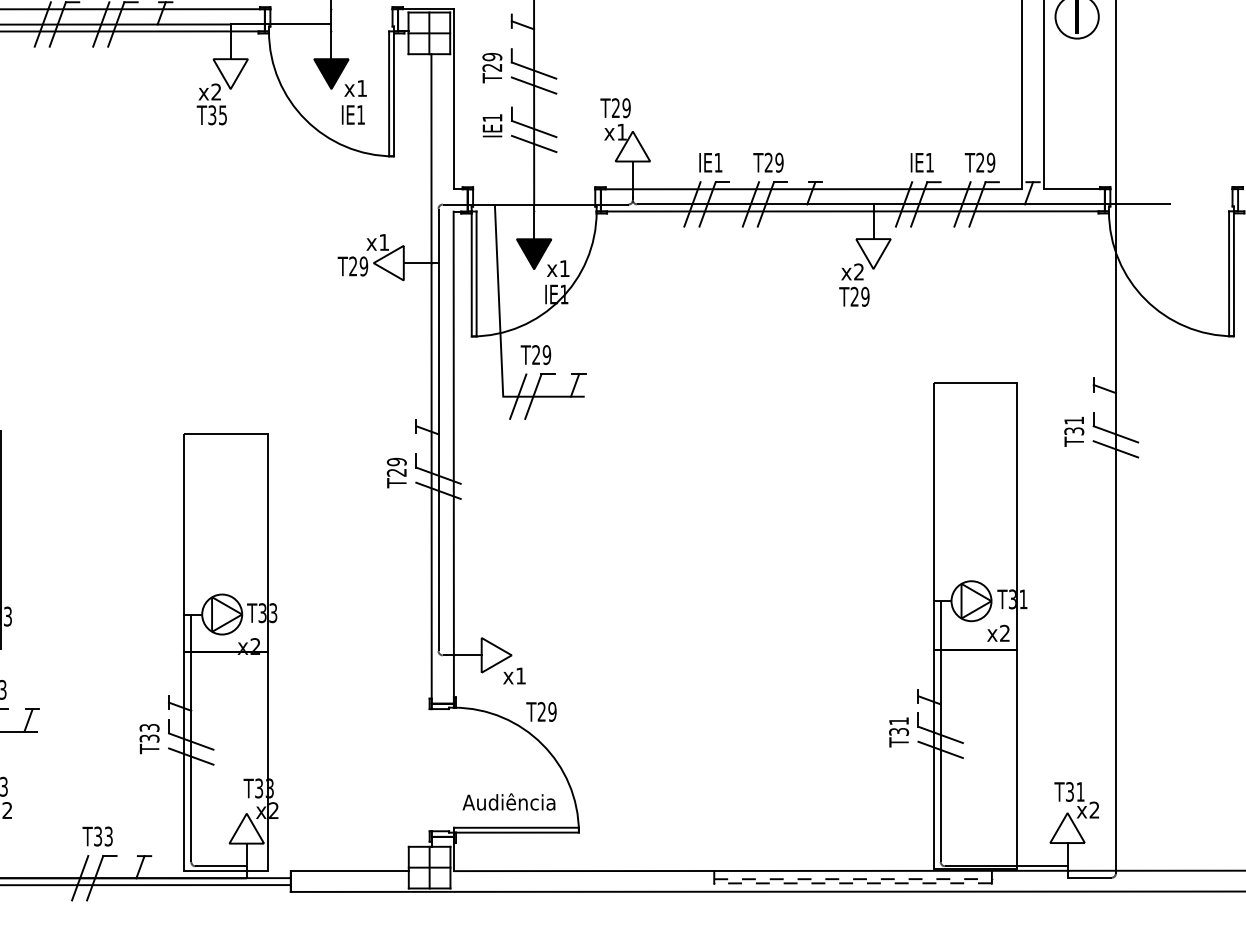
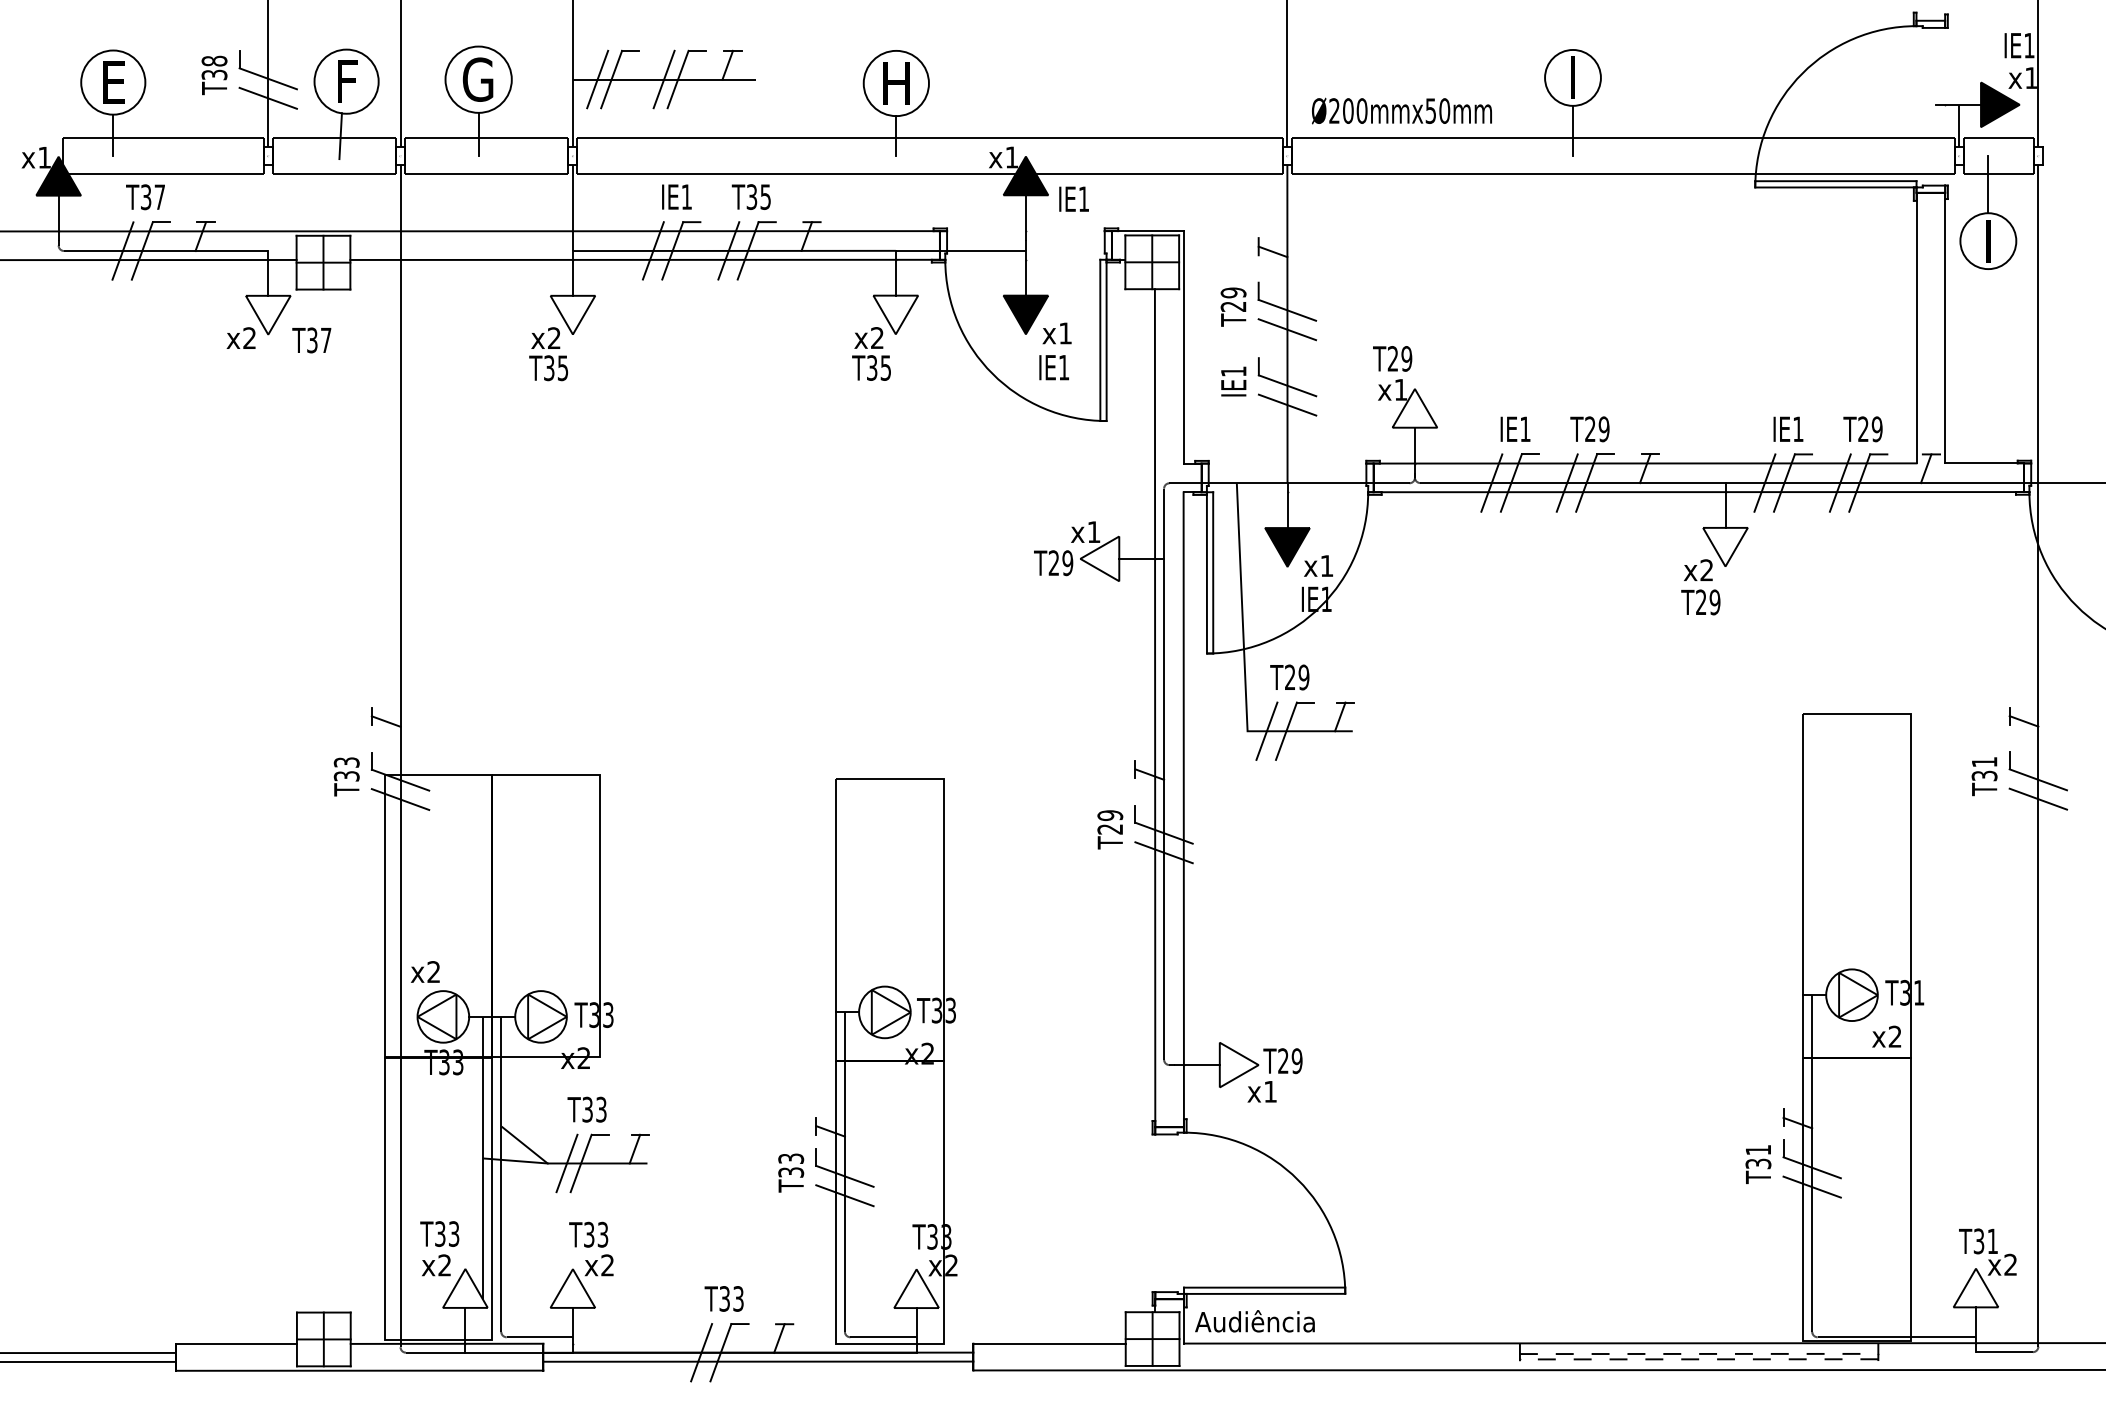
text: (541, 712) -> (1282, 1061), moved
text: (508, 802) -> (1254, 1321), moved

